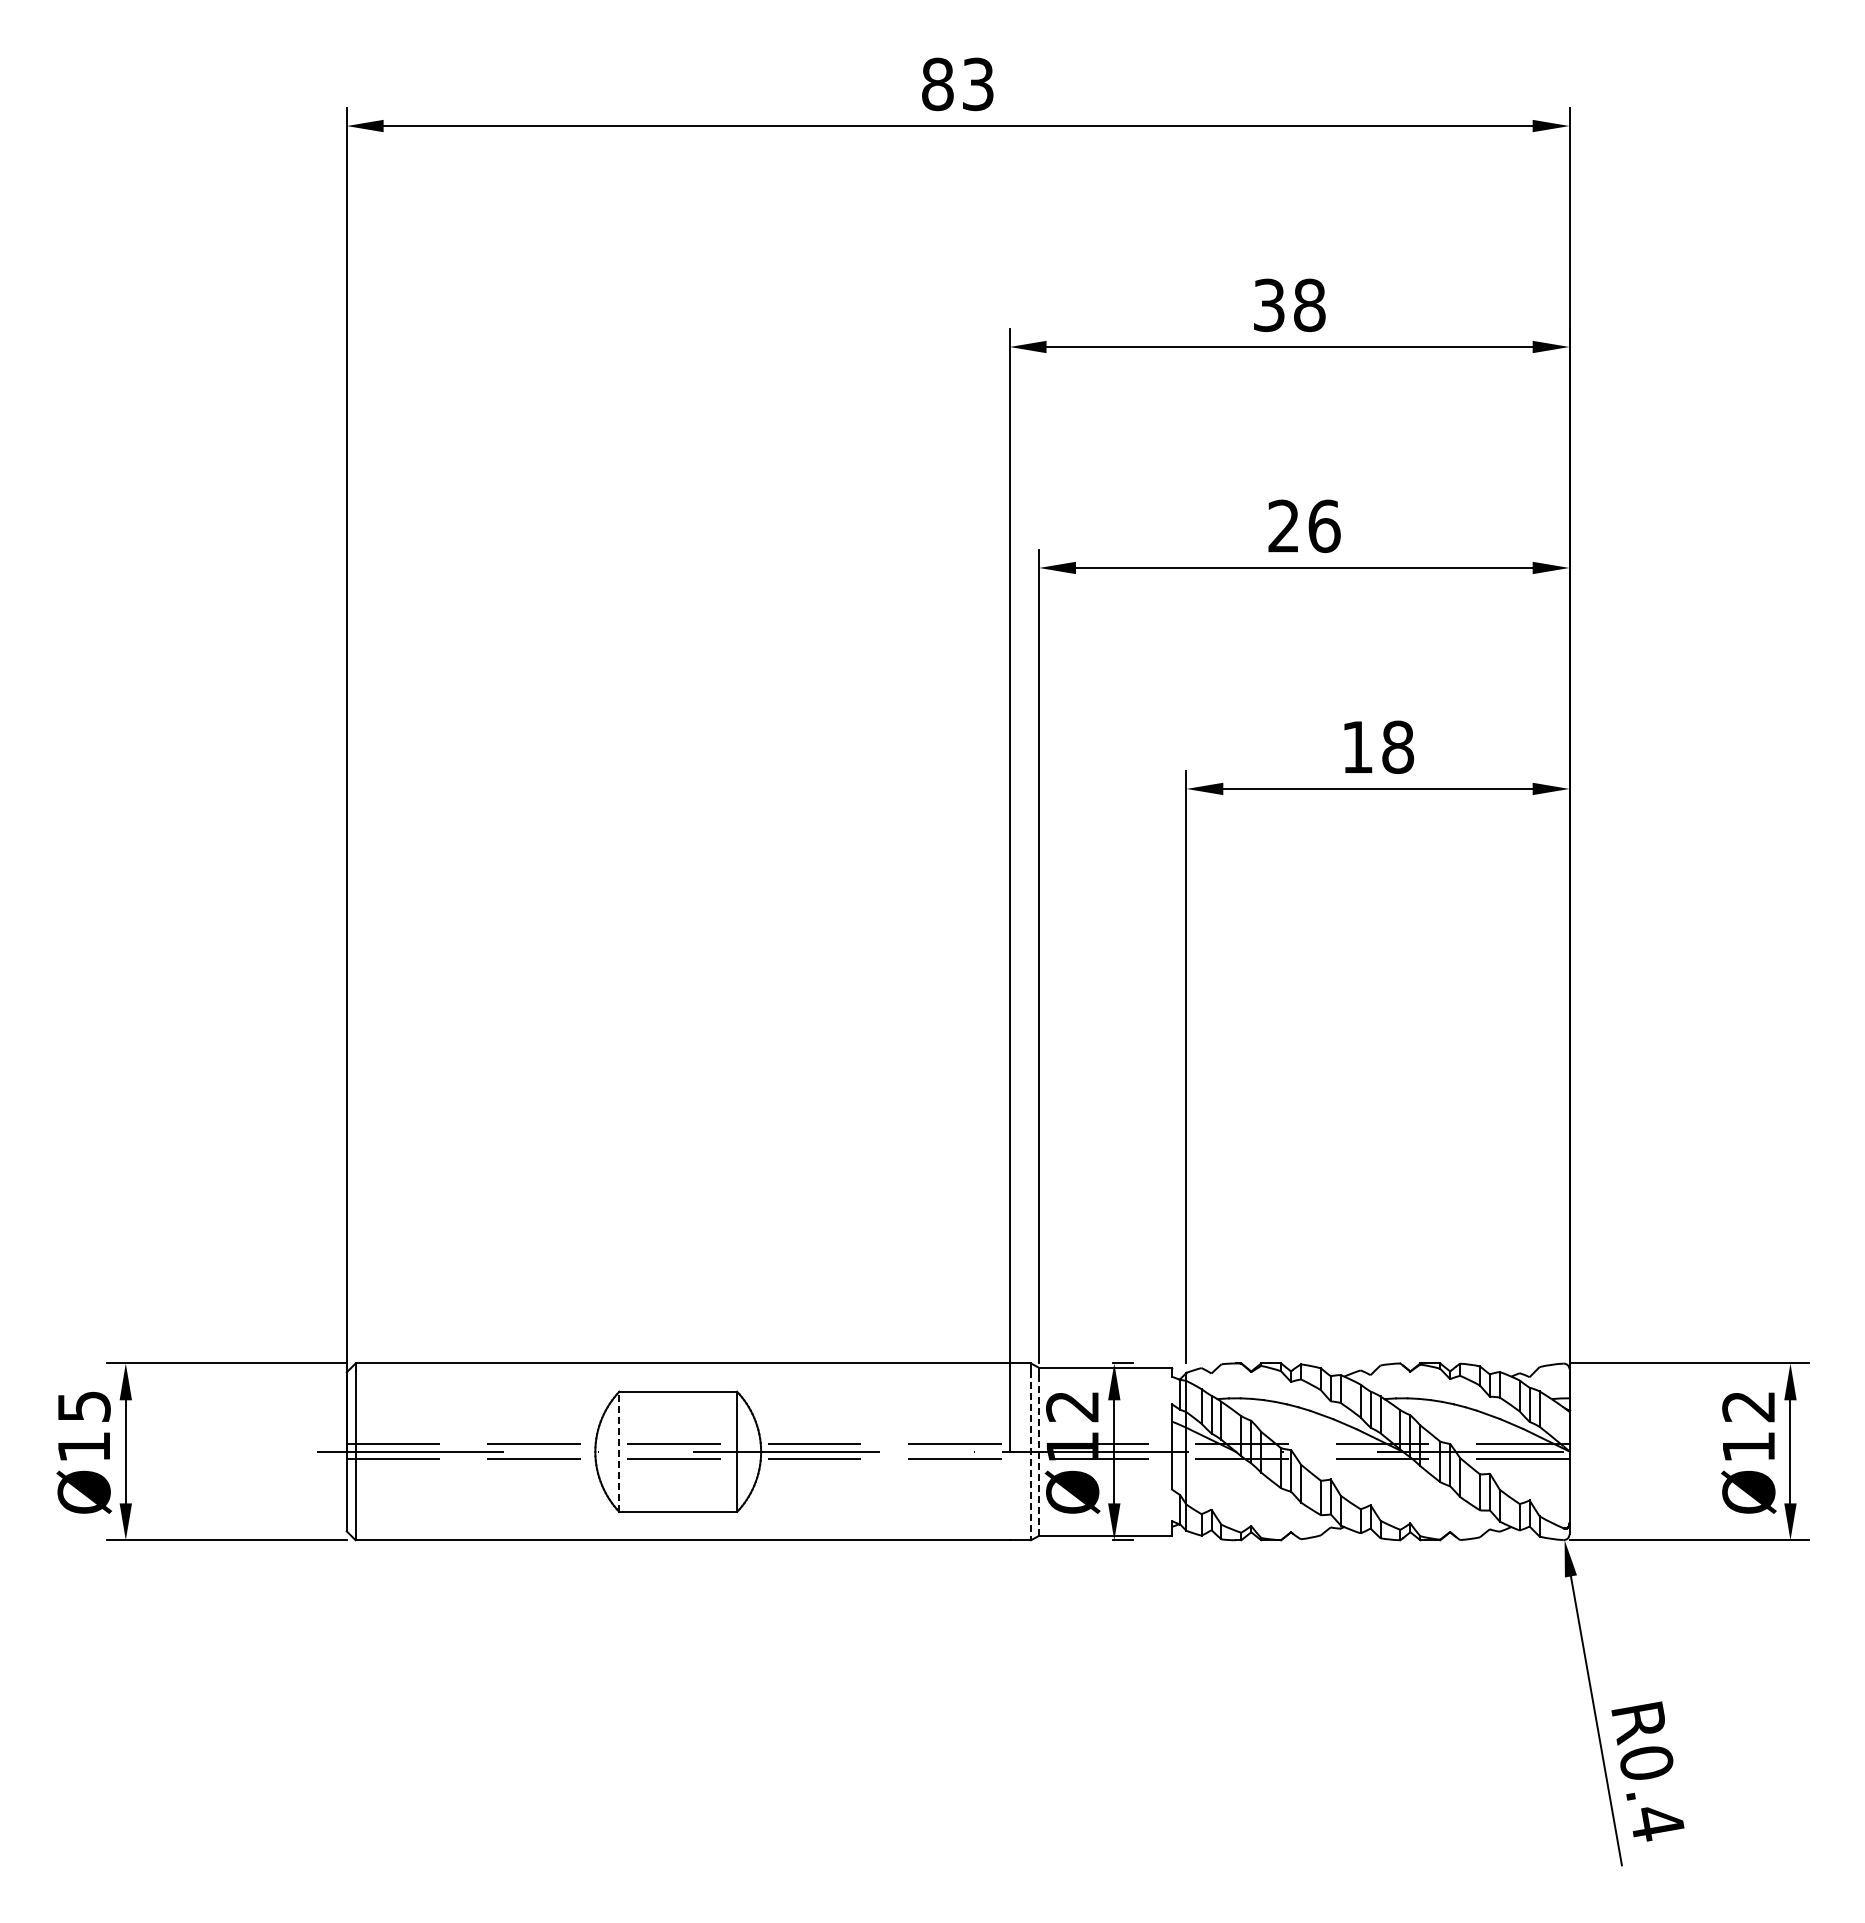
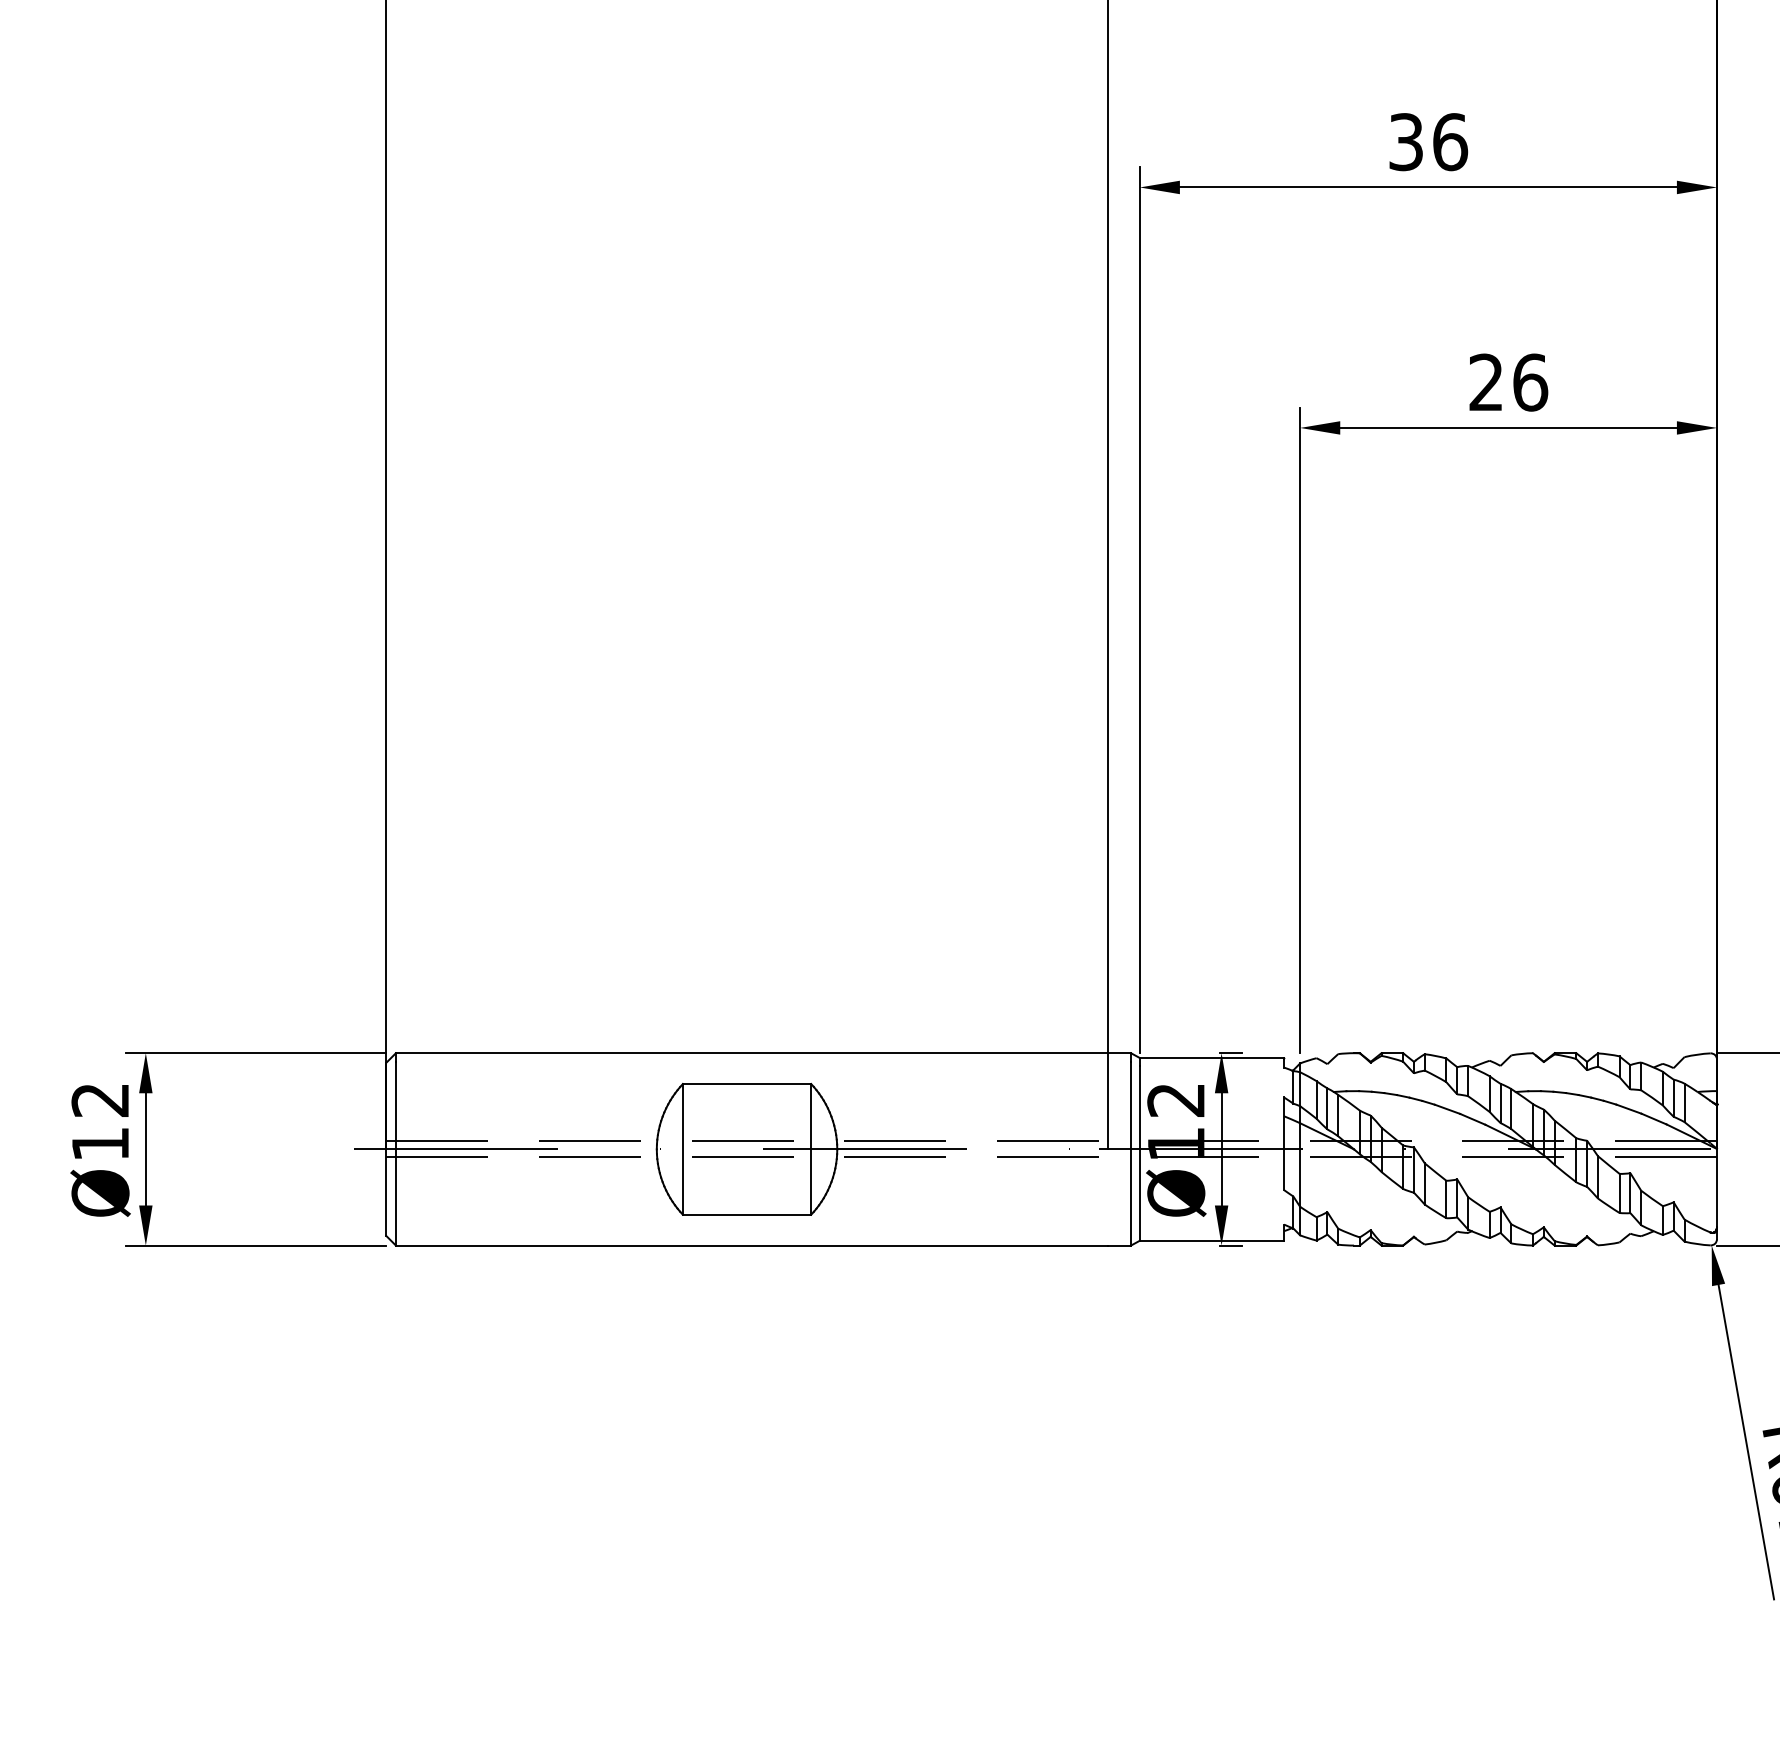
text: (1283, 526) -> (1405, 142), 26 -> 36
text: (1378, 746) -> (1509, 381), 18 -> 26
text: (83, 1406) -> (99, 1100), Ø15 -> Ø12
line: (619, 1451) -> (683, 1148), dashed -> solid
line: (1031, 1456) -> (1131, 1154), dashed -> solid
line: (1039, 1456) -> (1140, 1154), dashed -> solid

